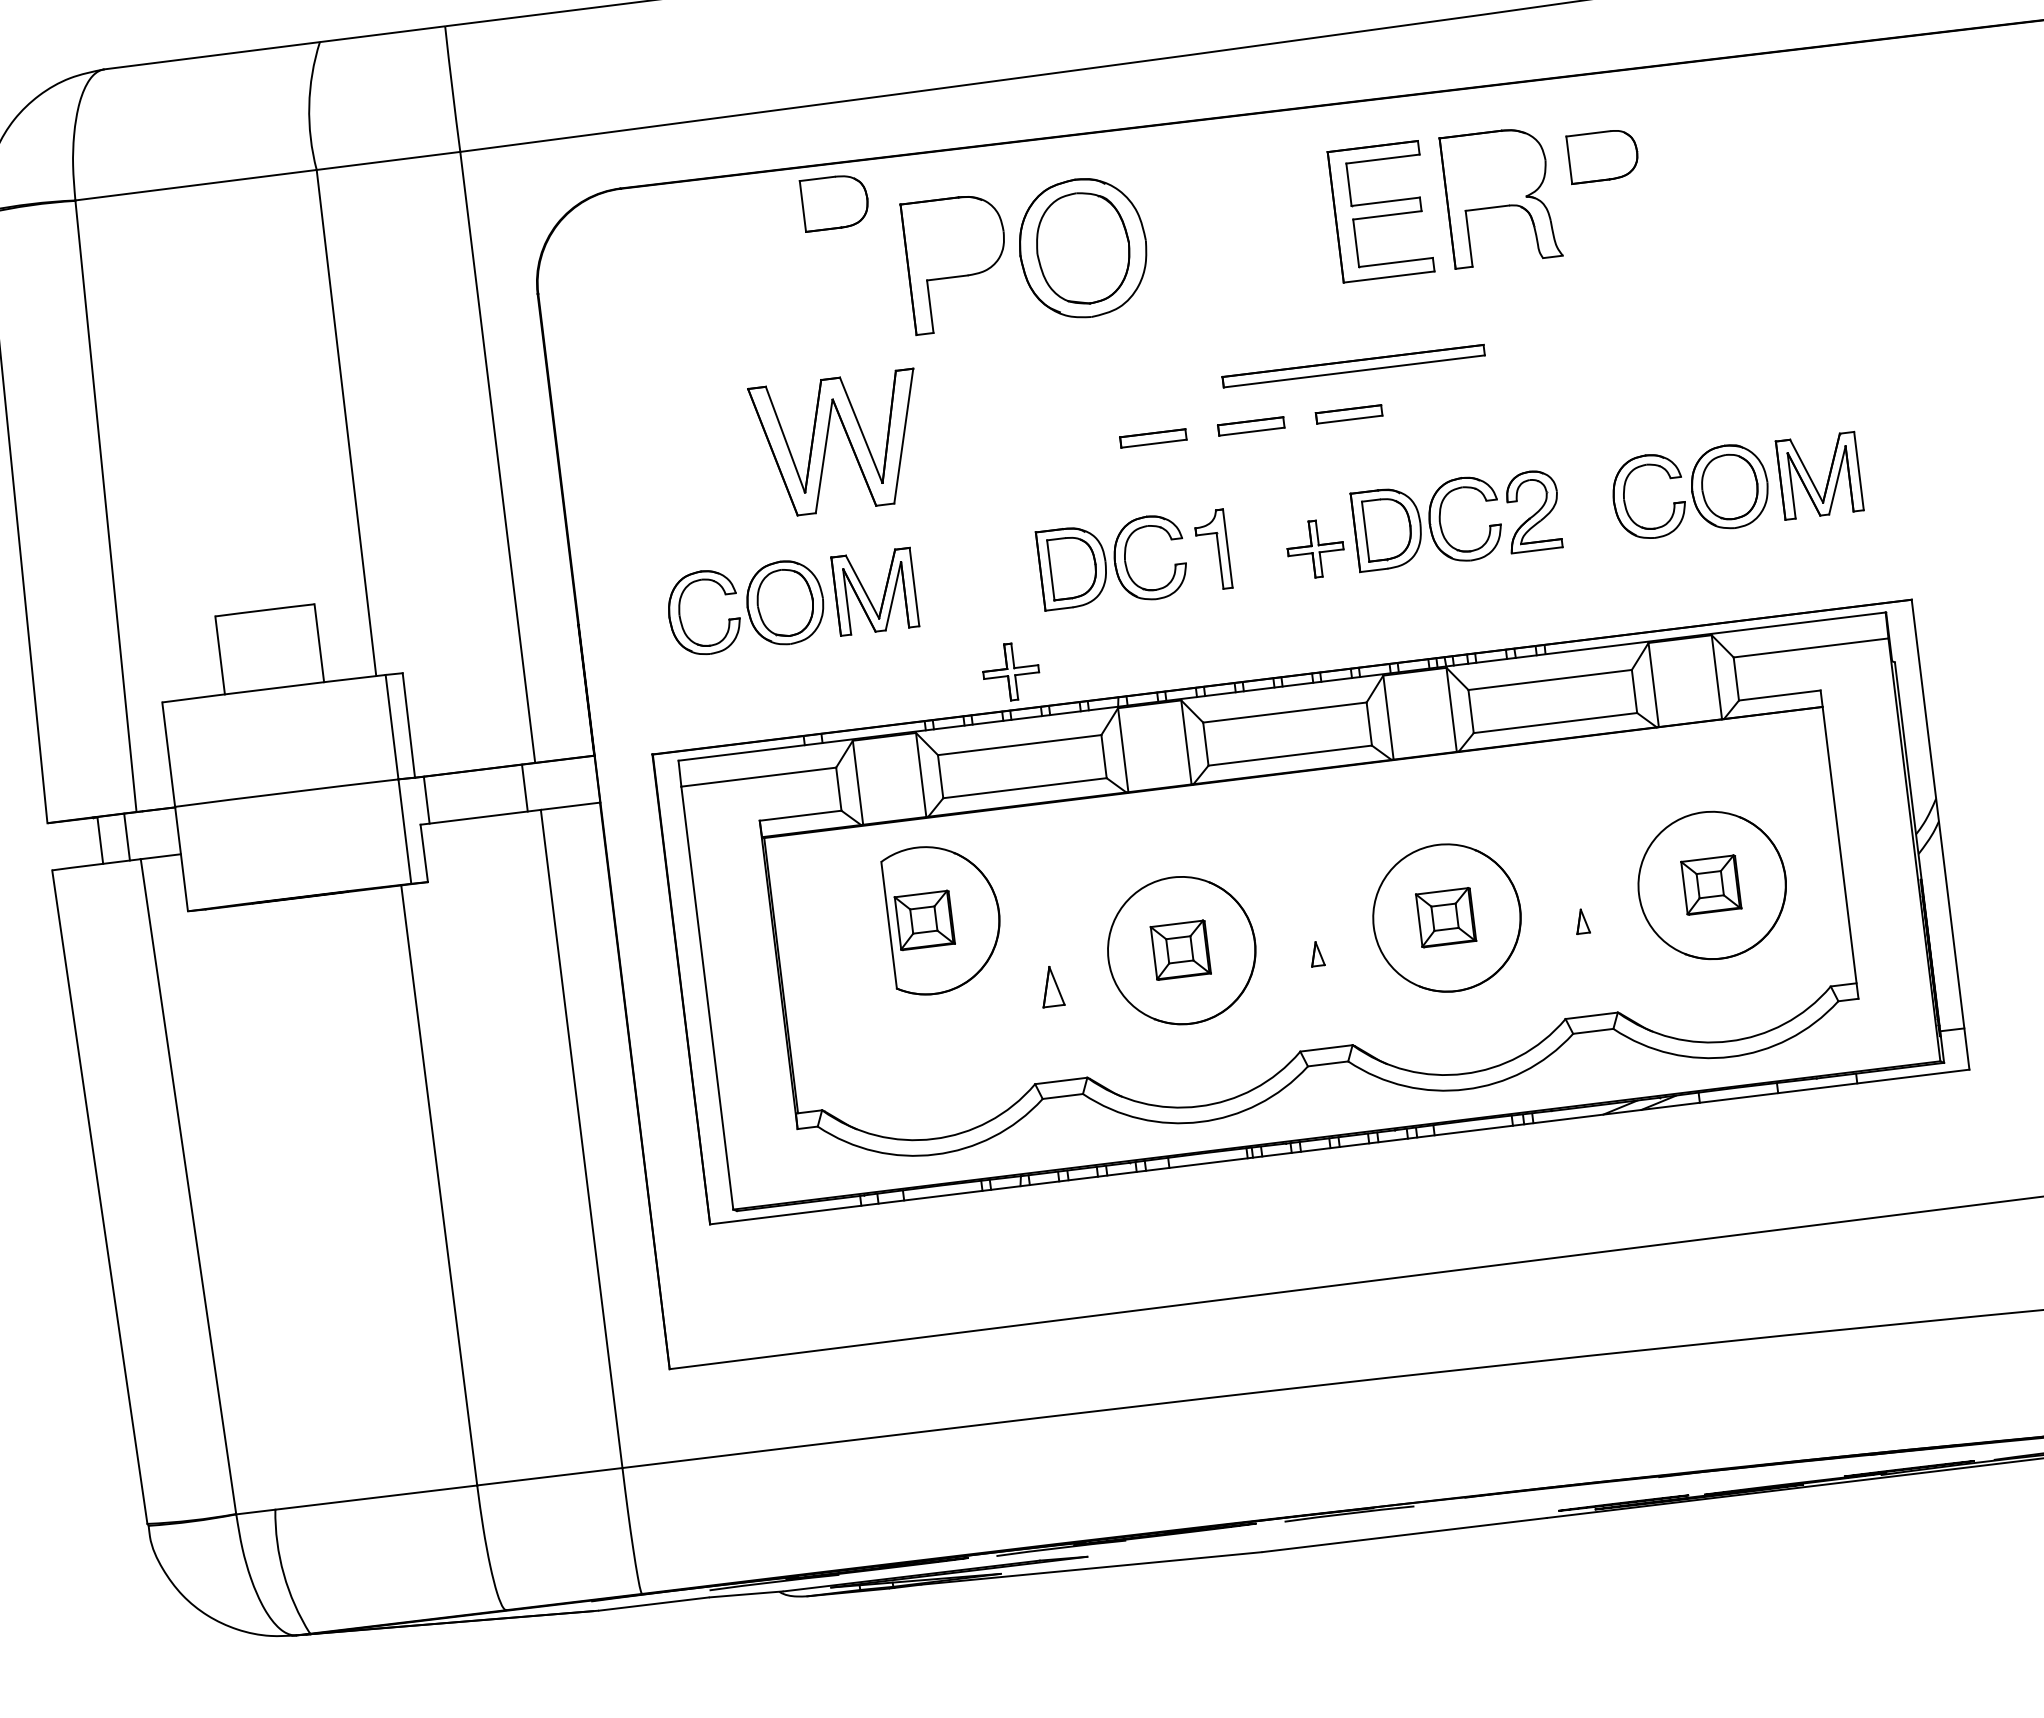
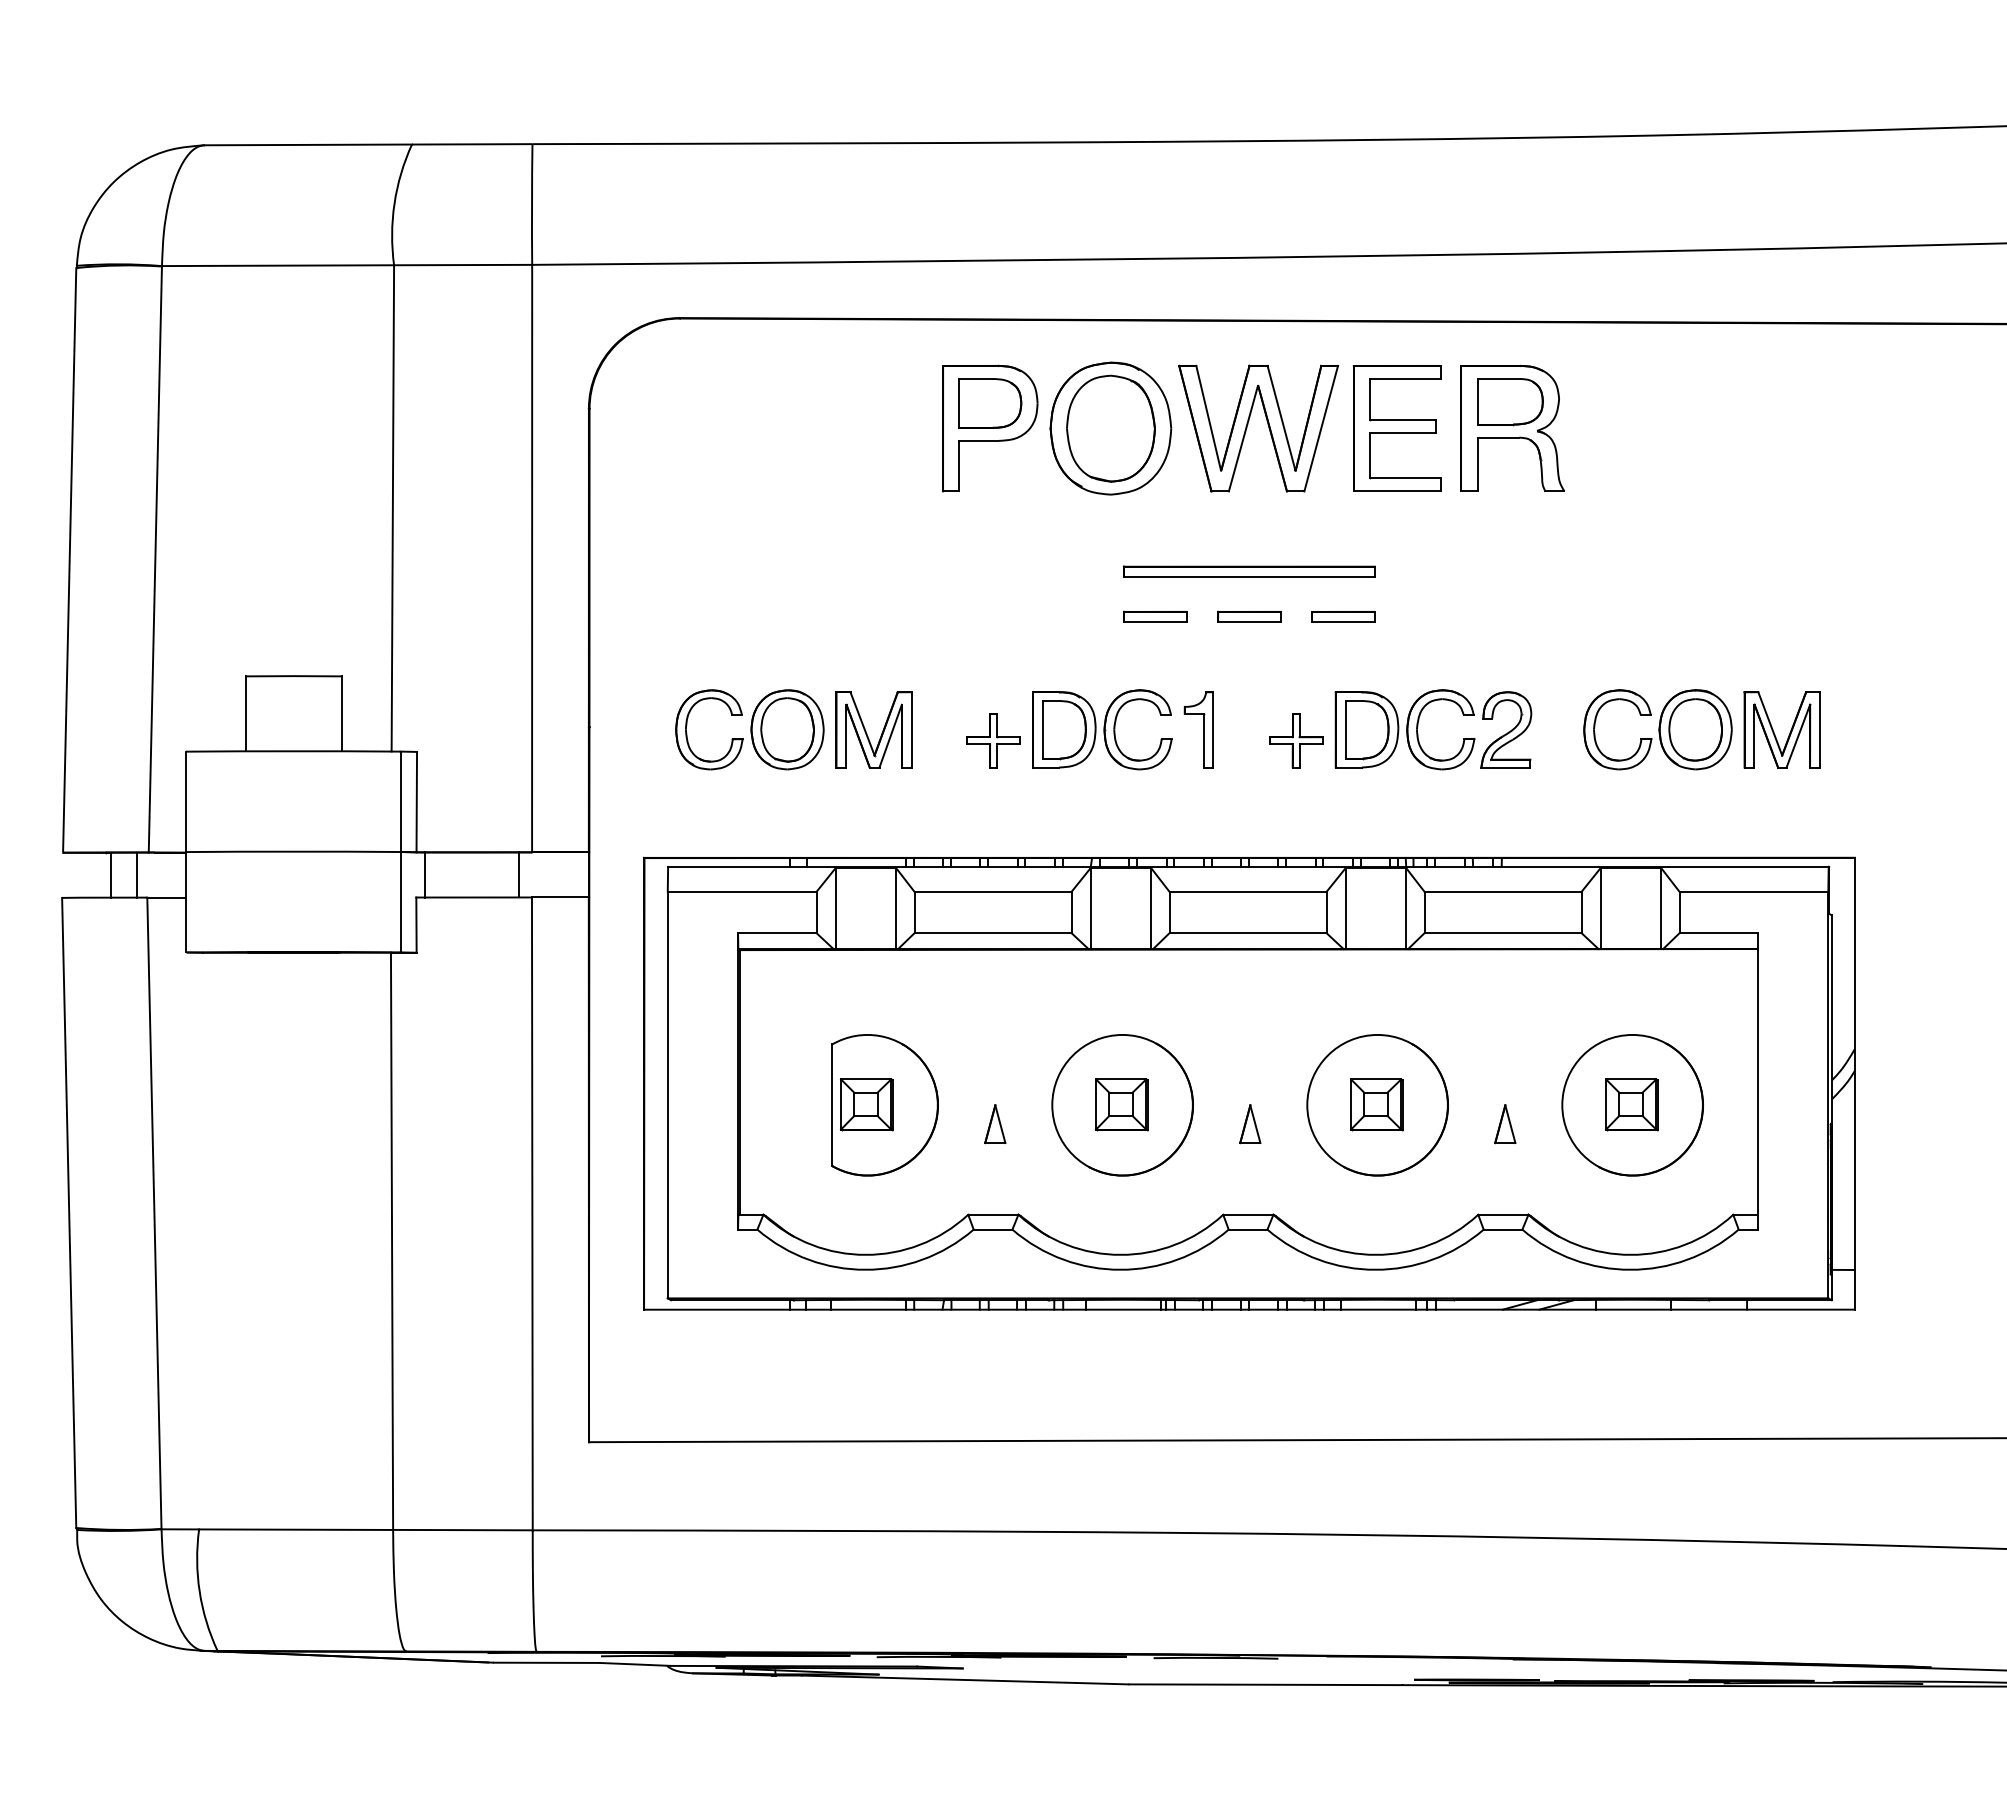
part: (1603, 156) -> (1510, 402), moved
part: (835, 202) -> (990, 403), moved
part: (1352, 366) -> (1248, 571), moved
part: (847, 438) -> (1267, 424), moved
part: (1011, 671) -> (993, 740), moved
part: (943, 918) -> (884, 1105), moved
part: (1582, 921) -> (1505, 1124), size x1.67
part: (1317, 954) -> (1250, 1124), size x1.67

